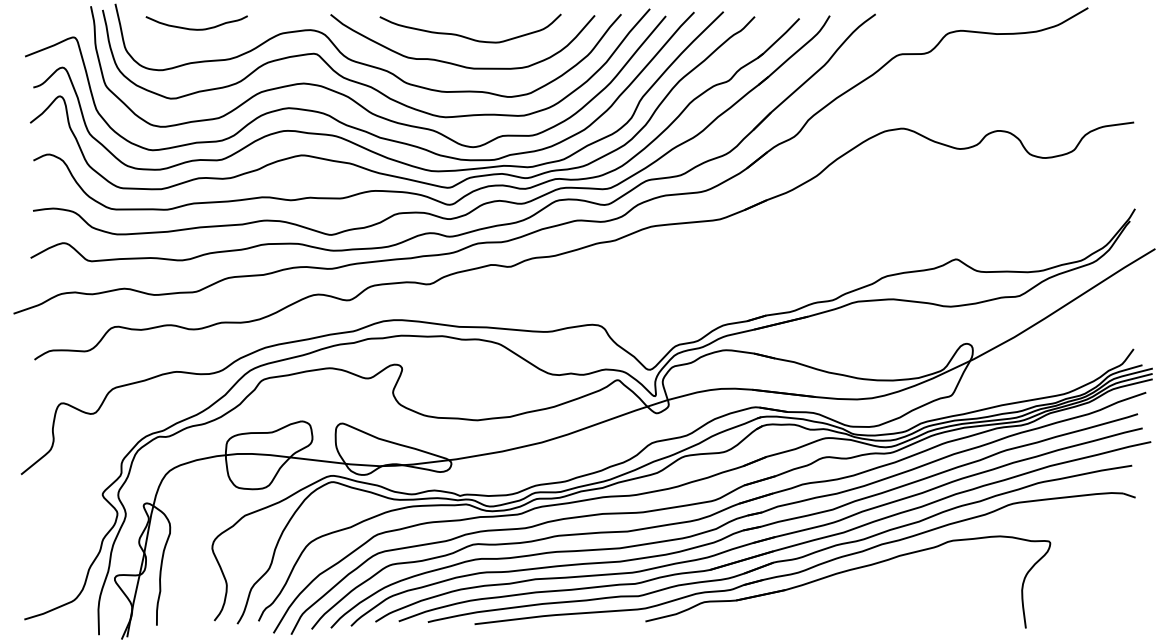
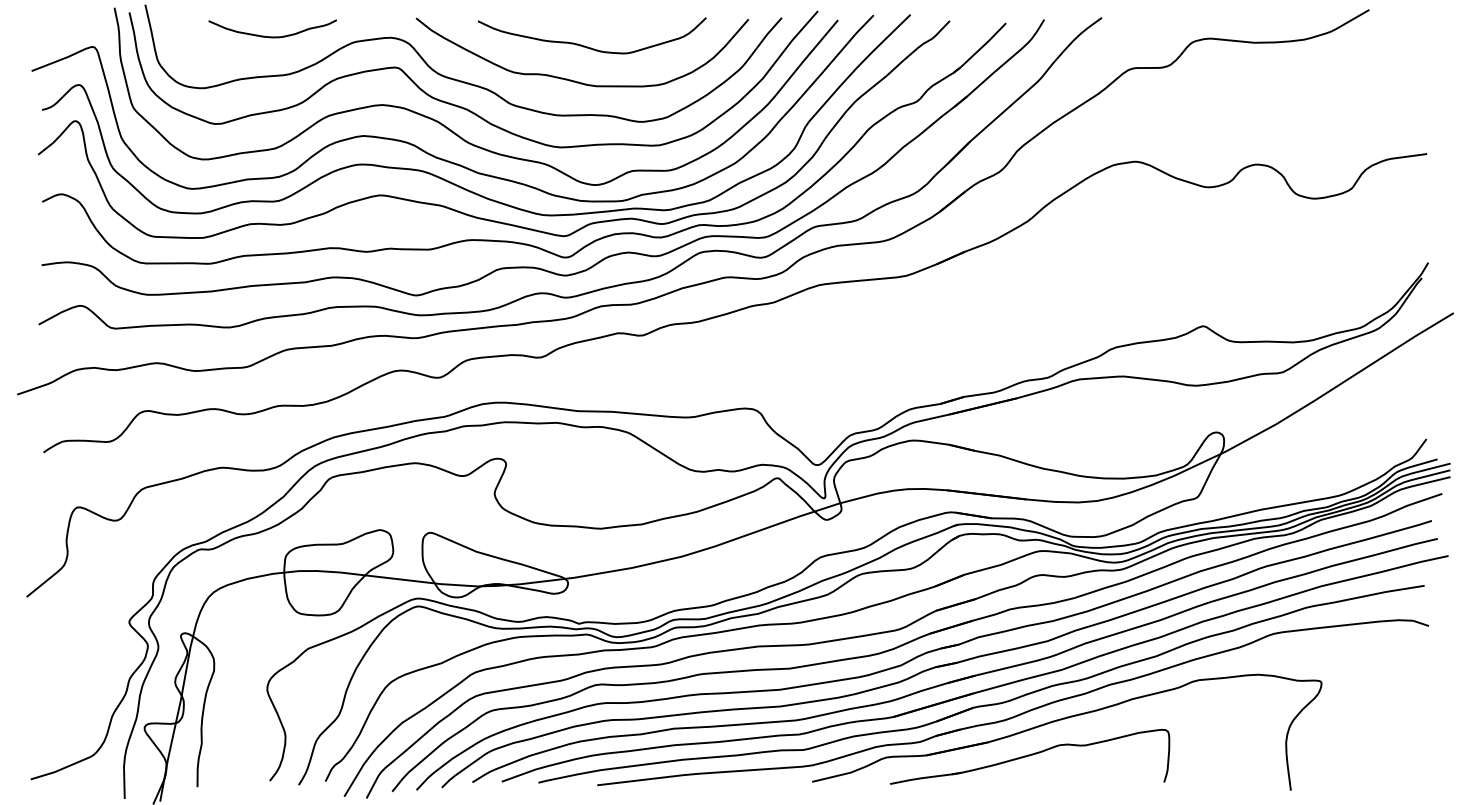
curve: (196, 29) -> (272, 36), moved
part: (818, 601) -> (1030, 756), added

